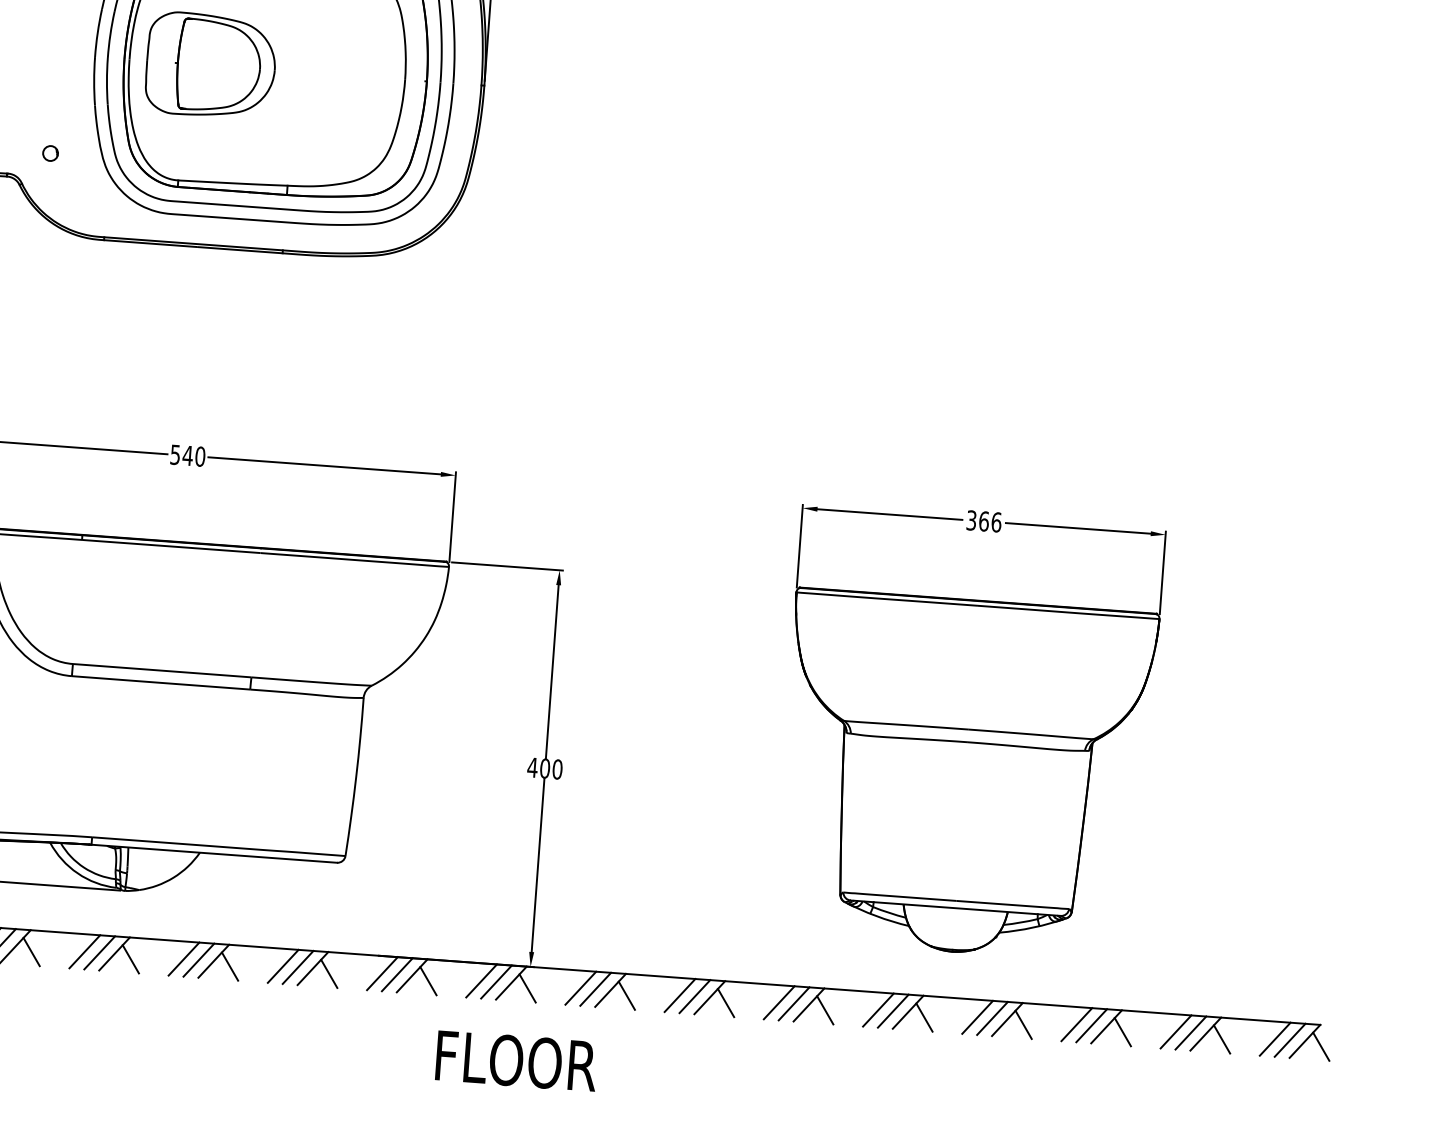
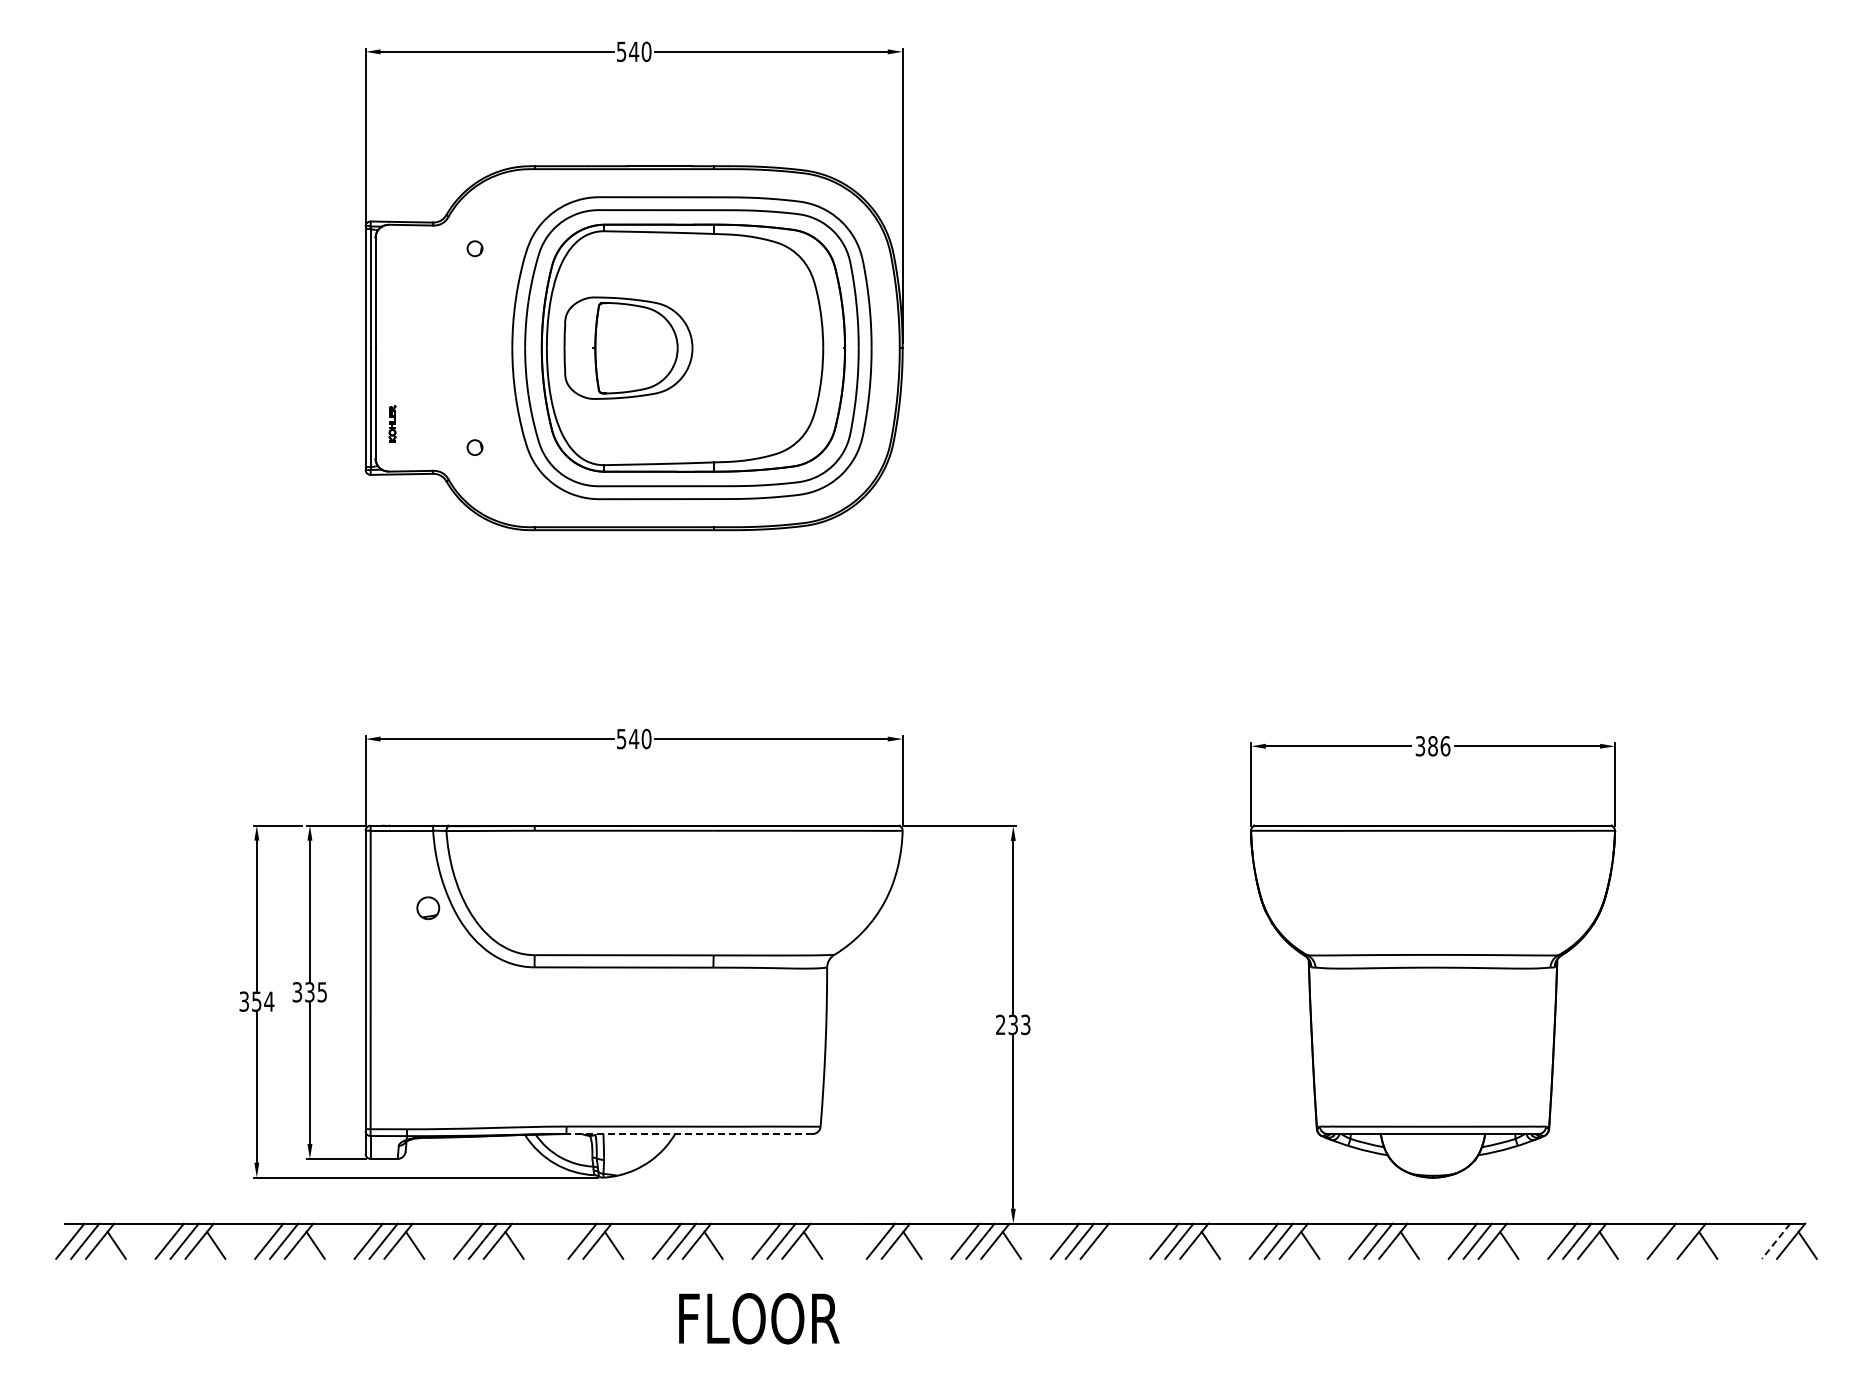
text: (983, 521) -> (1432, 746), 366 -> 386
text: (544, 768) -> (1012, 1024), 400 -> 233
line: (214, 854) -> (689, 1134), solid -> dashed
line: (84, 950) -> (567, 1240), removed
line: (381, 972) -> (865, 1240), removed
line: (626, 994) -> (1111, 1244), removed
line: (1190, 1032) -> (1676, 1240), removed
line: (1275, 1038) -> (1761, 1240), removed
line: (1290, 1040) -> (1776, 1241), solid -> dashed
text: (516, 1060) -> (759, 1318), moved

